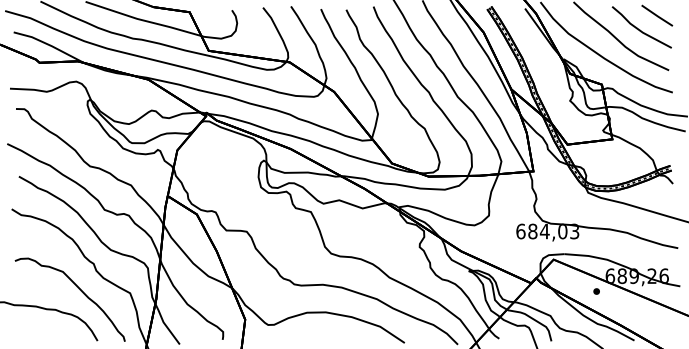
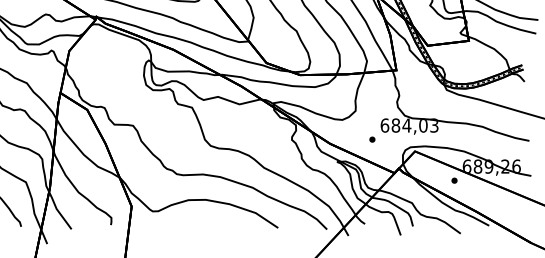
part: (507, 246) -> (372, 139), added

